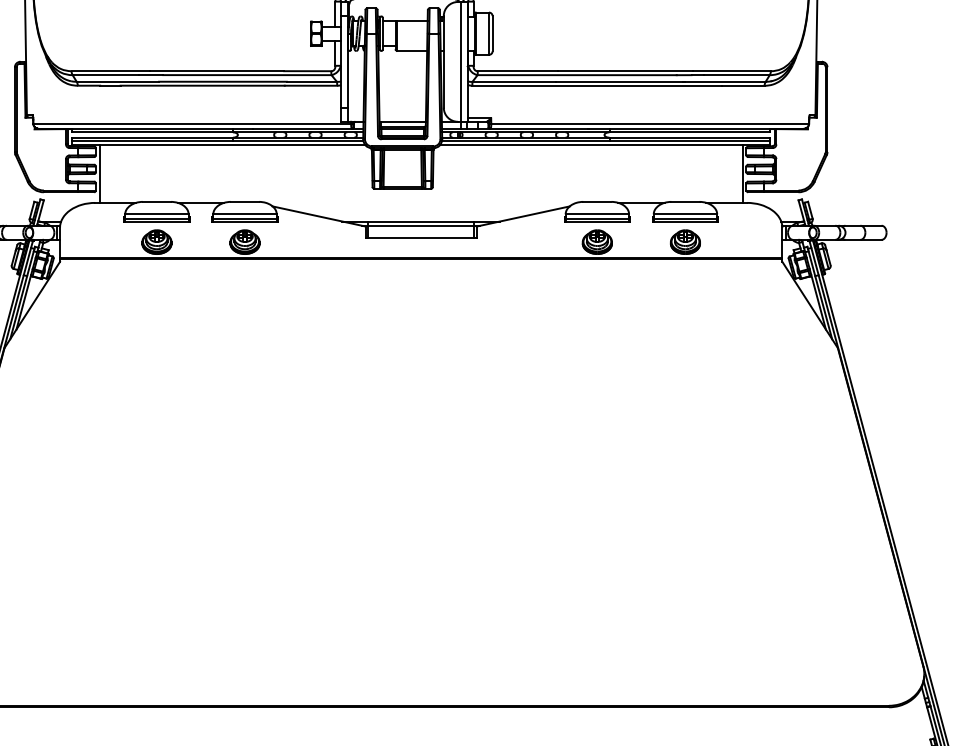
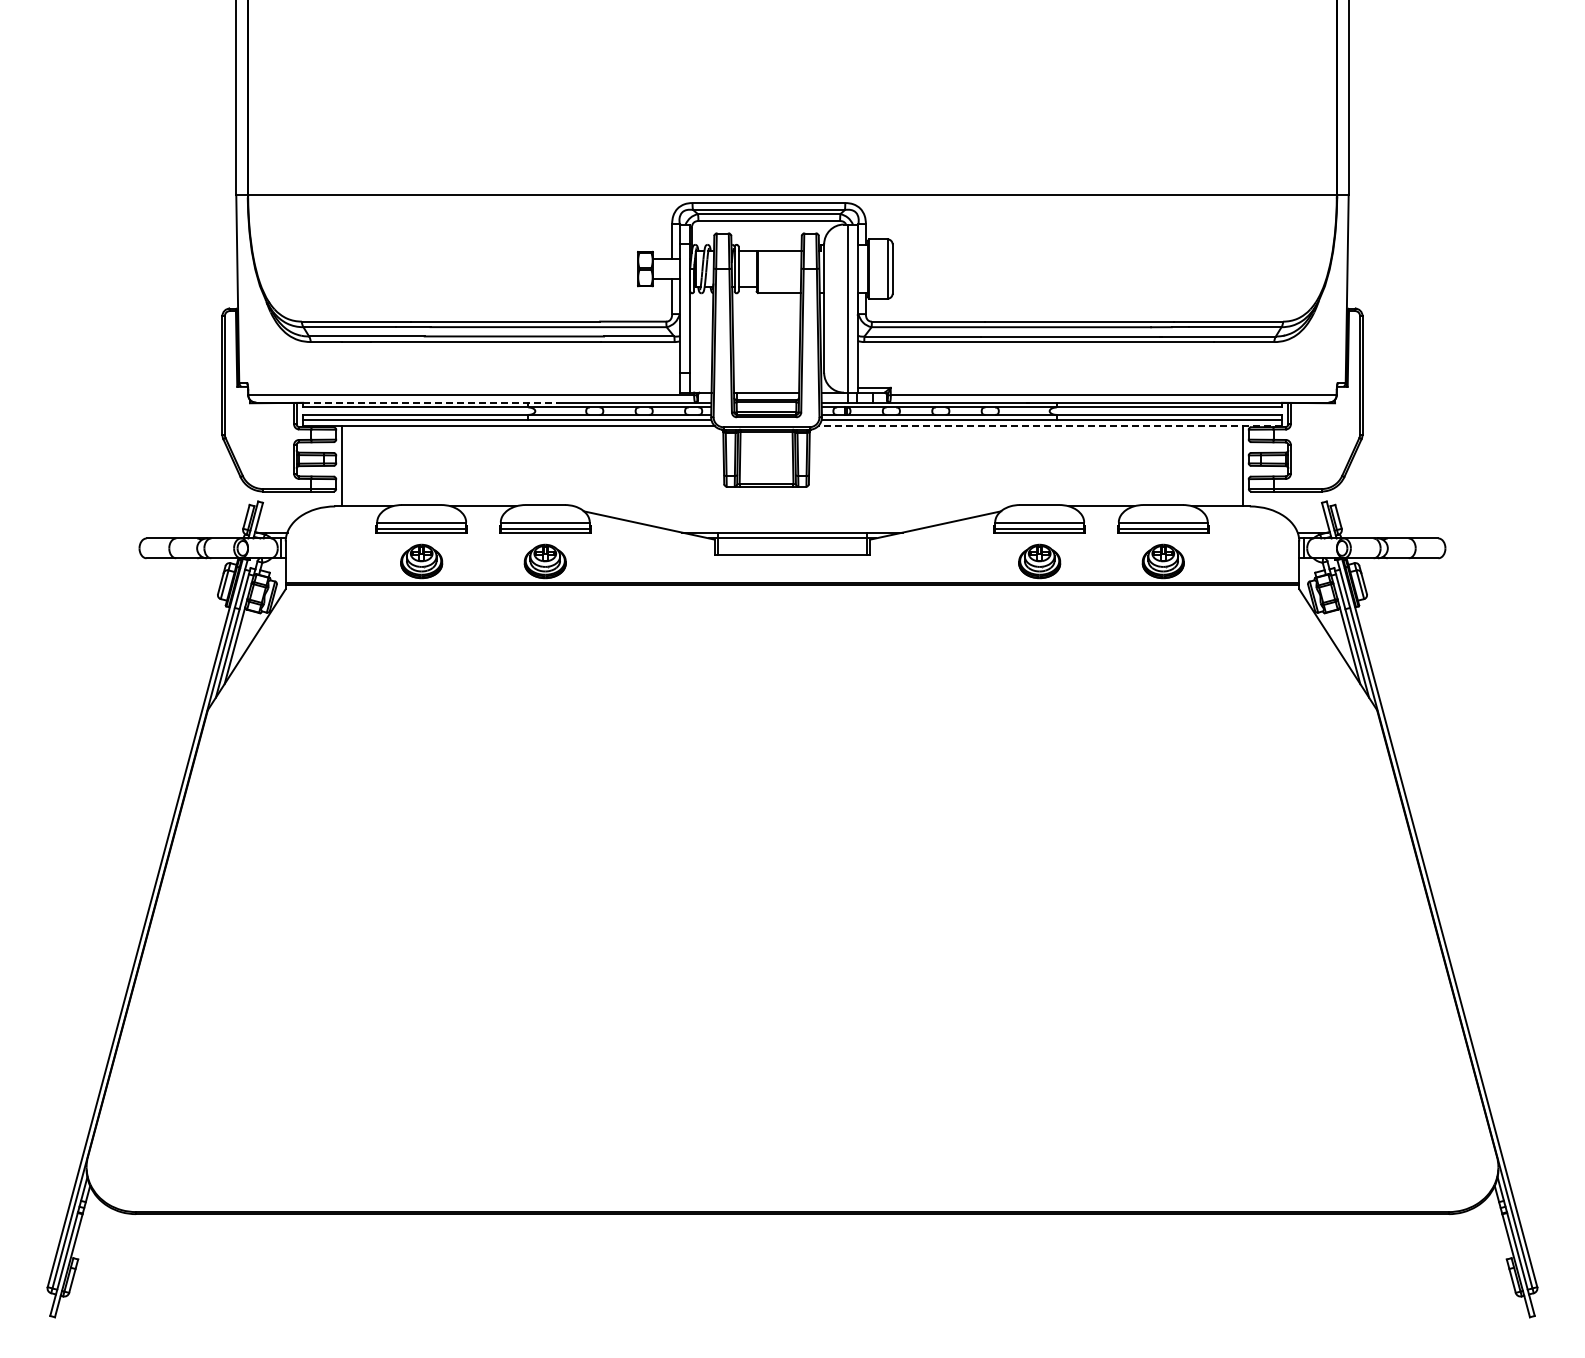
line: (163, 128) -> (430, 402), solid -> dashed
line: (605, 145) -> (1050, 425), solid -> dashed

